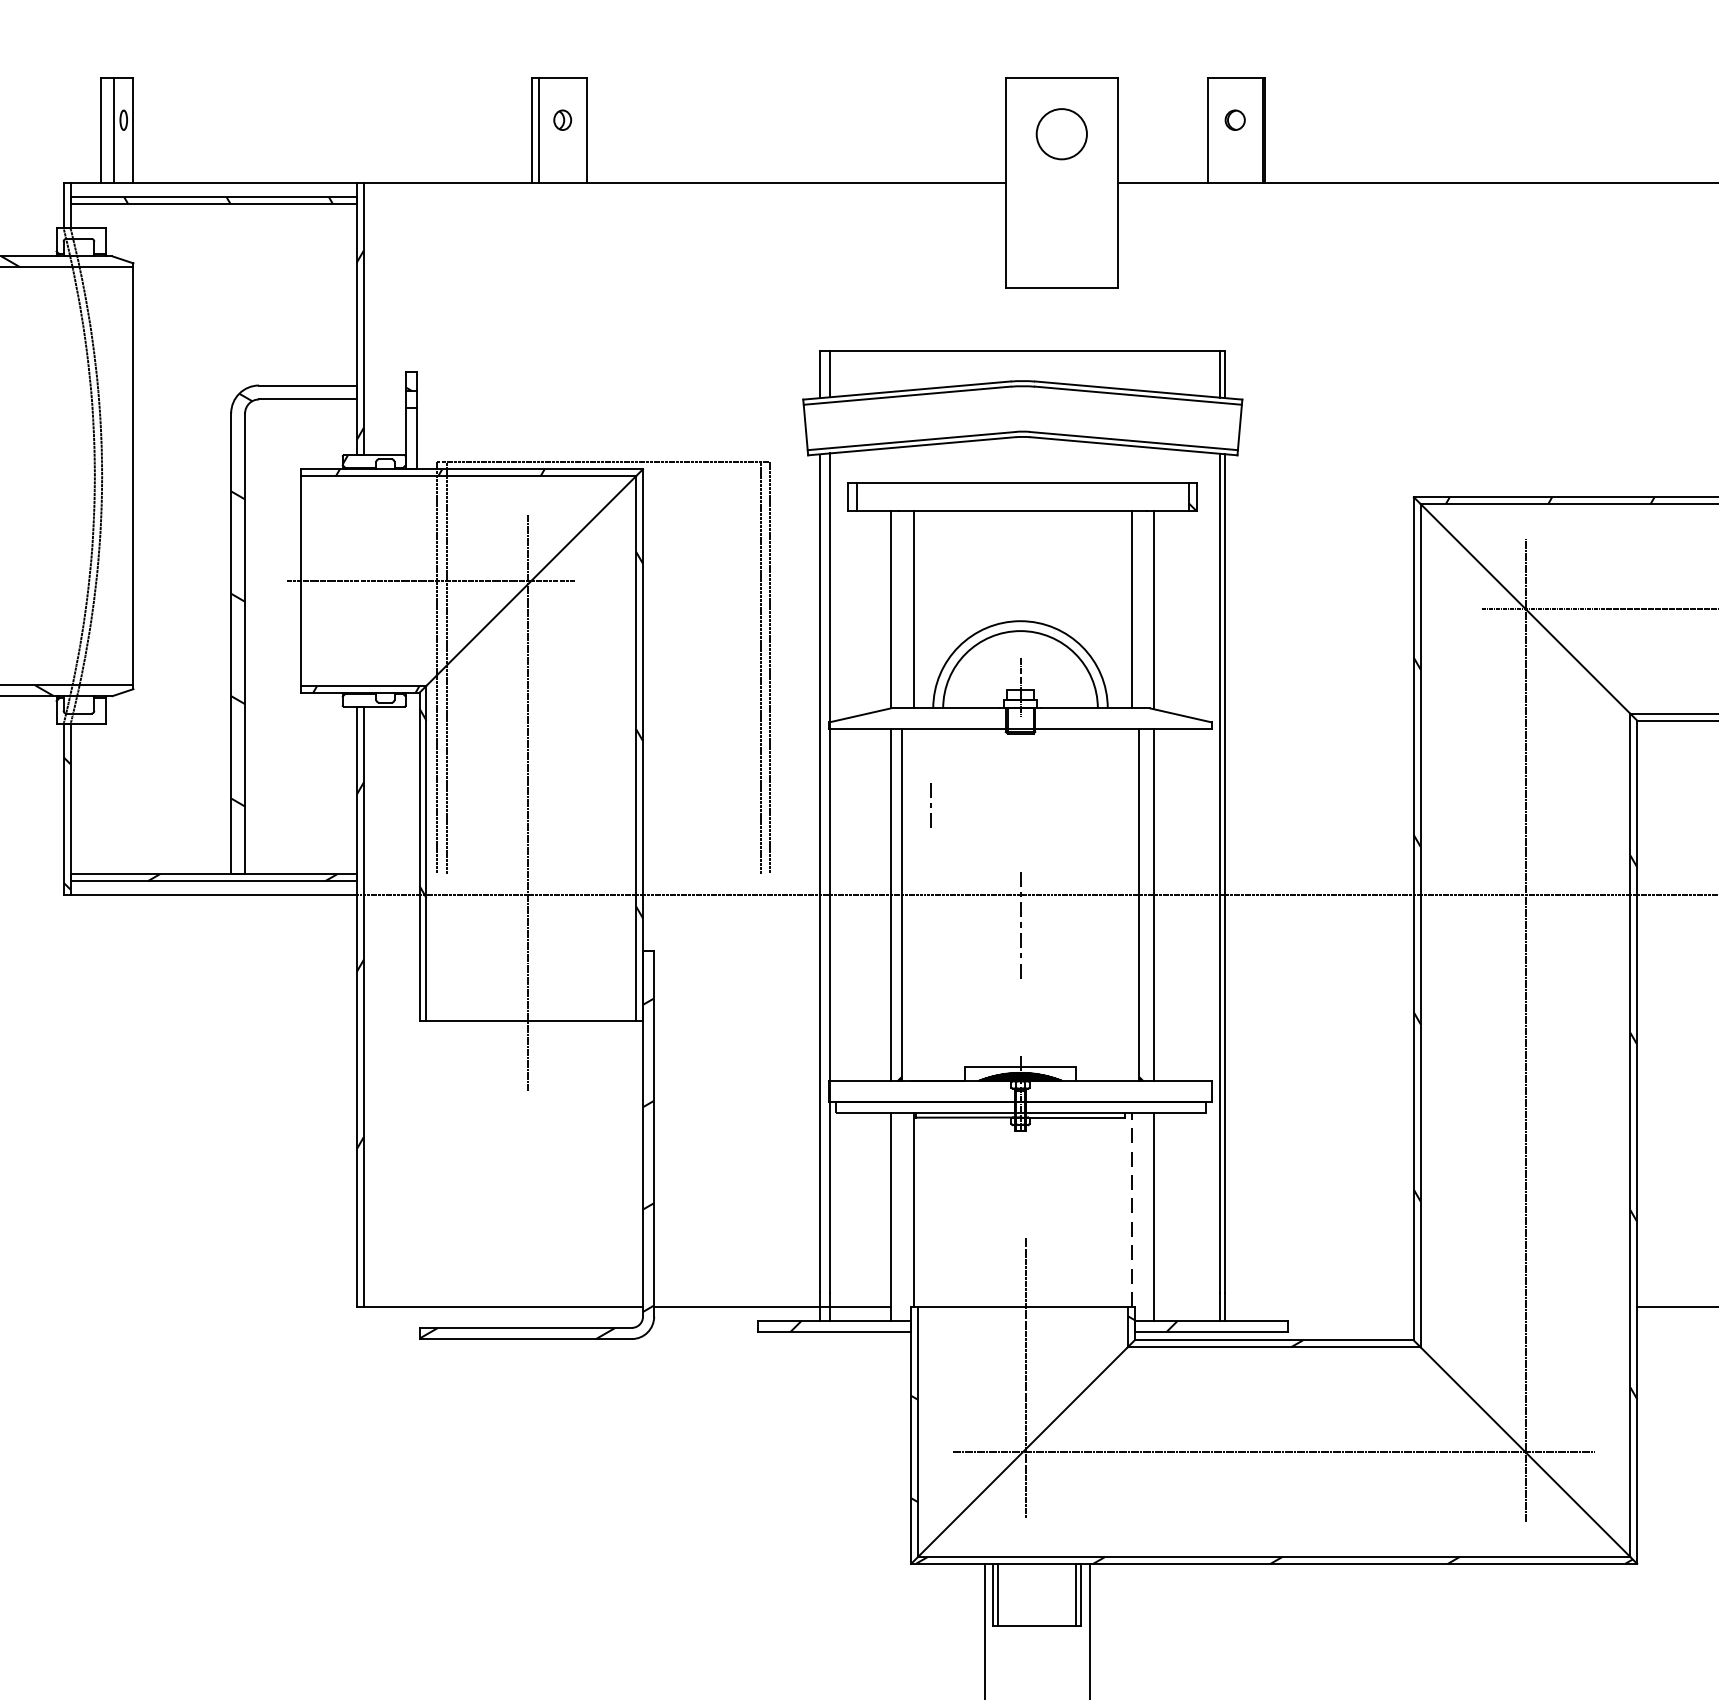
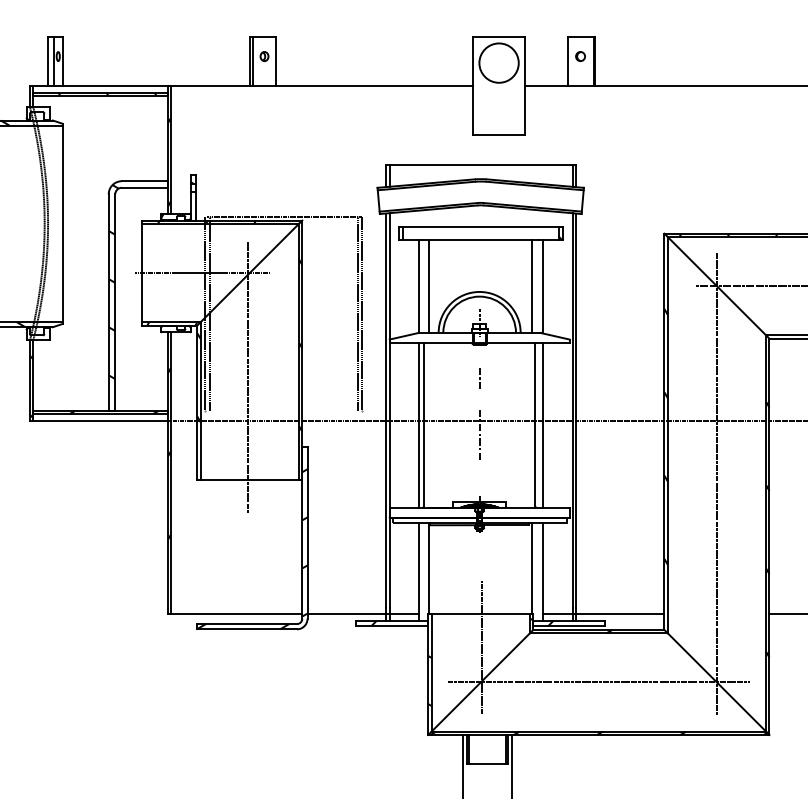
circle: (1060, 132) -> (498, 62), size x1.67
line: (930, 805) -> (479, 378), moved
line: (1132, 1209) -> (532, 568), dashed -> solid
line: (1284, 1307) -> (603, 614), added

